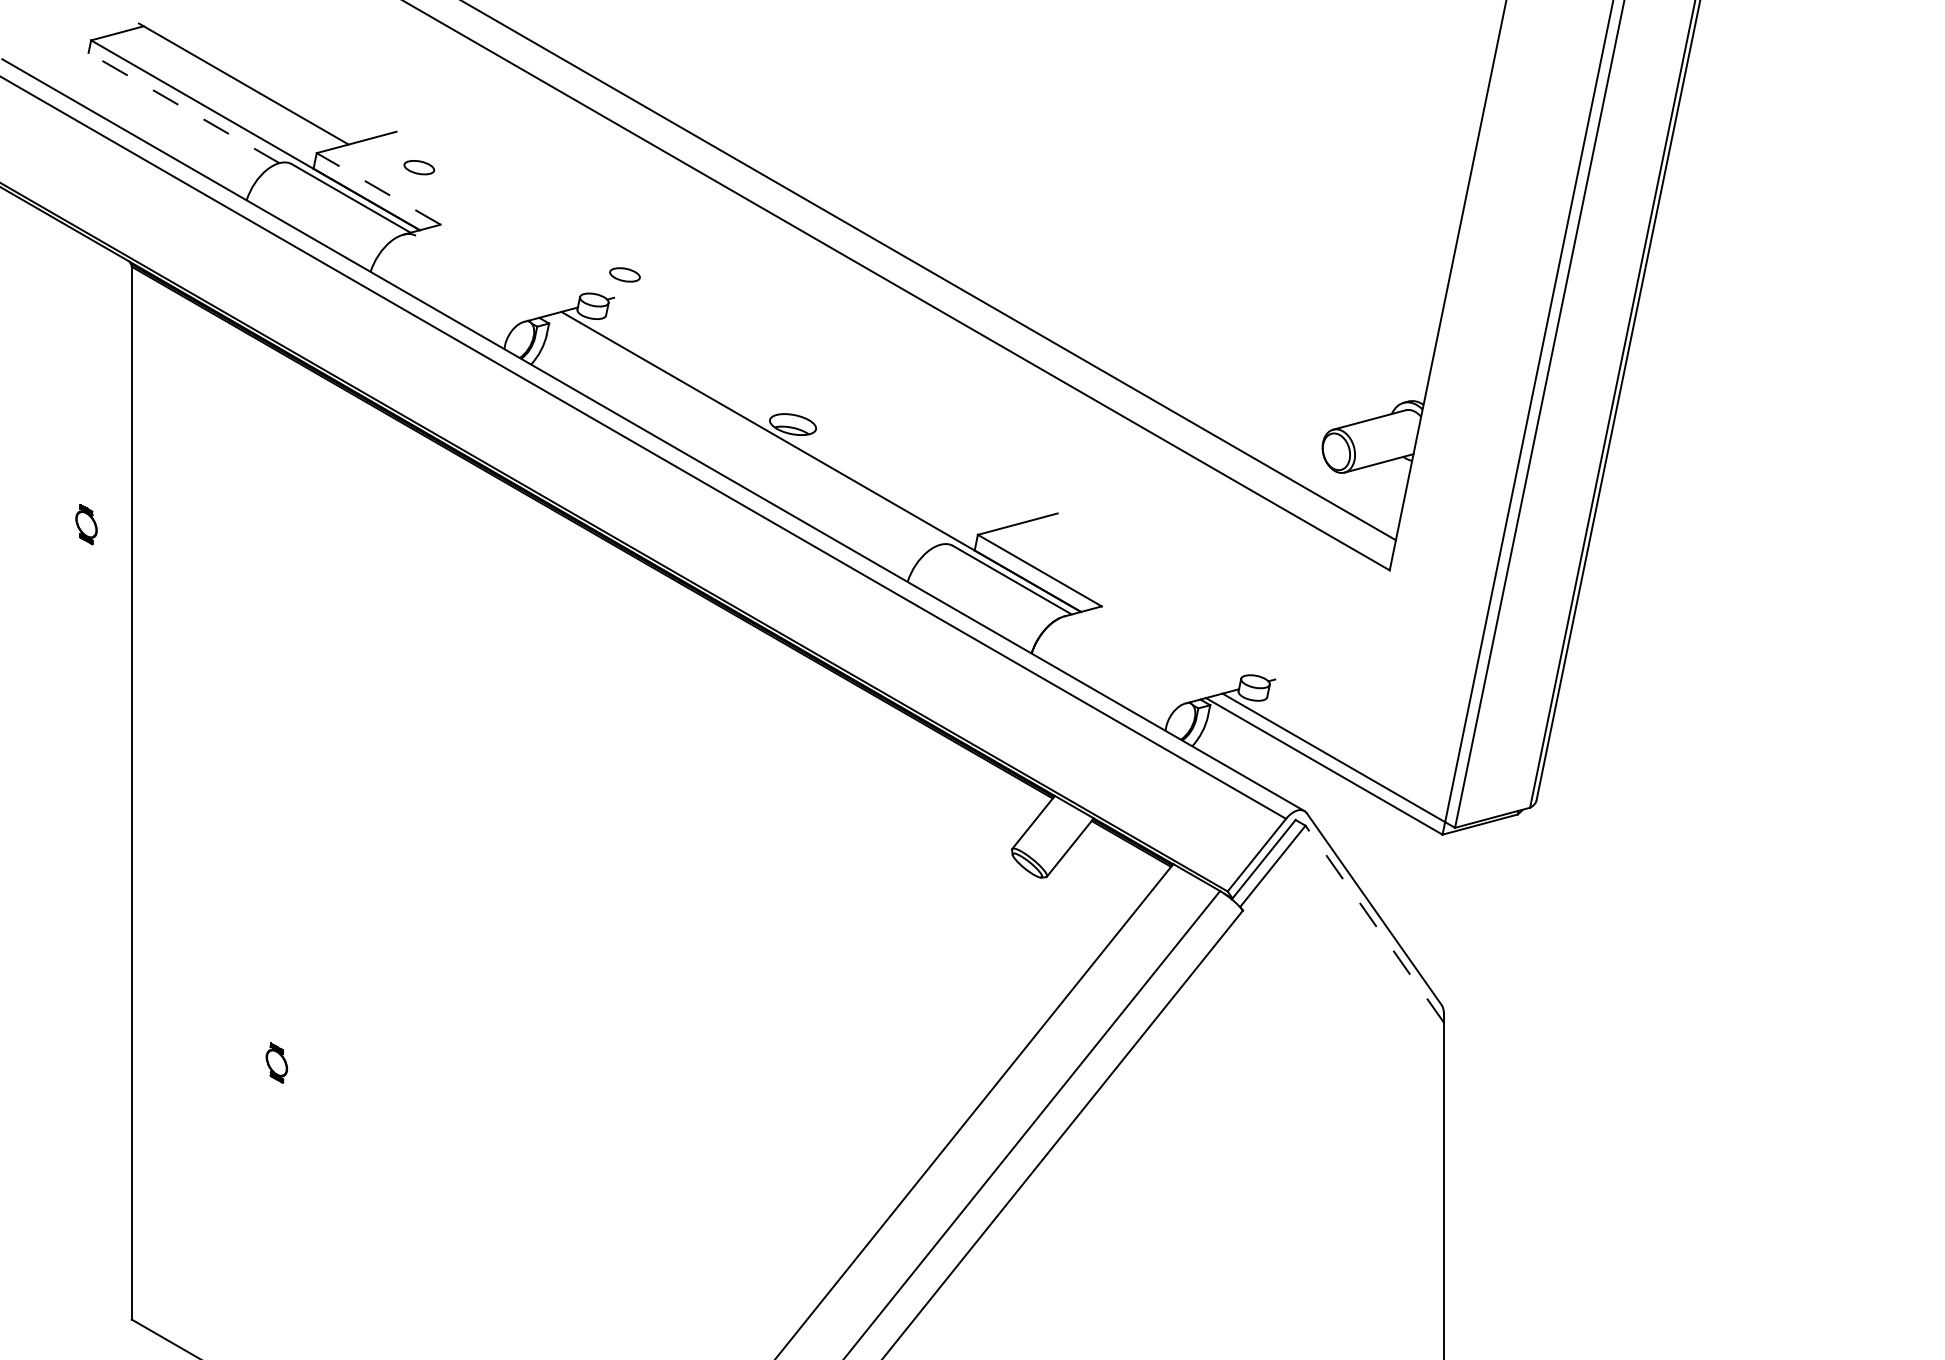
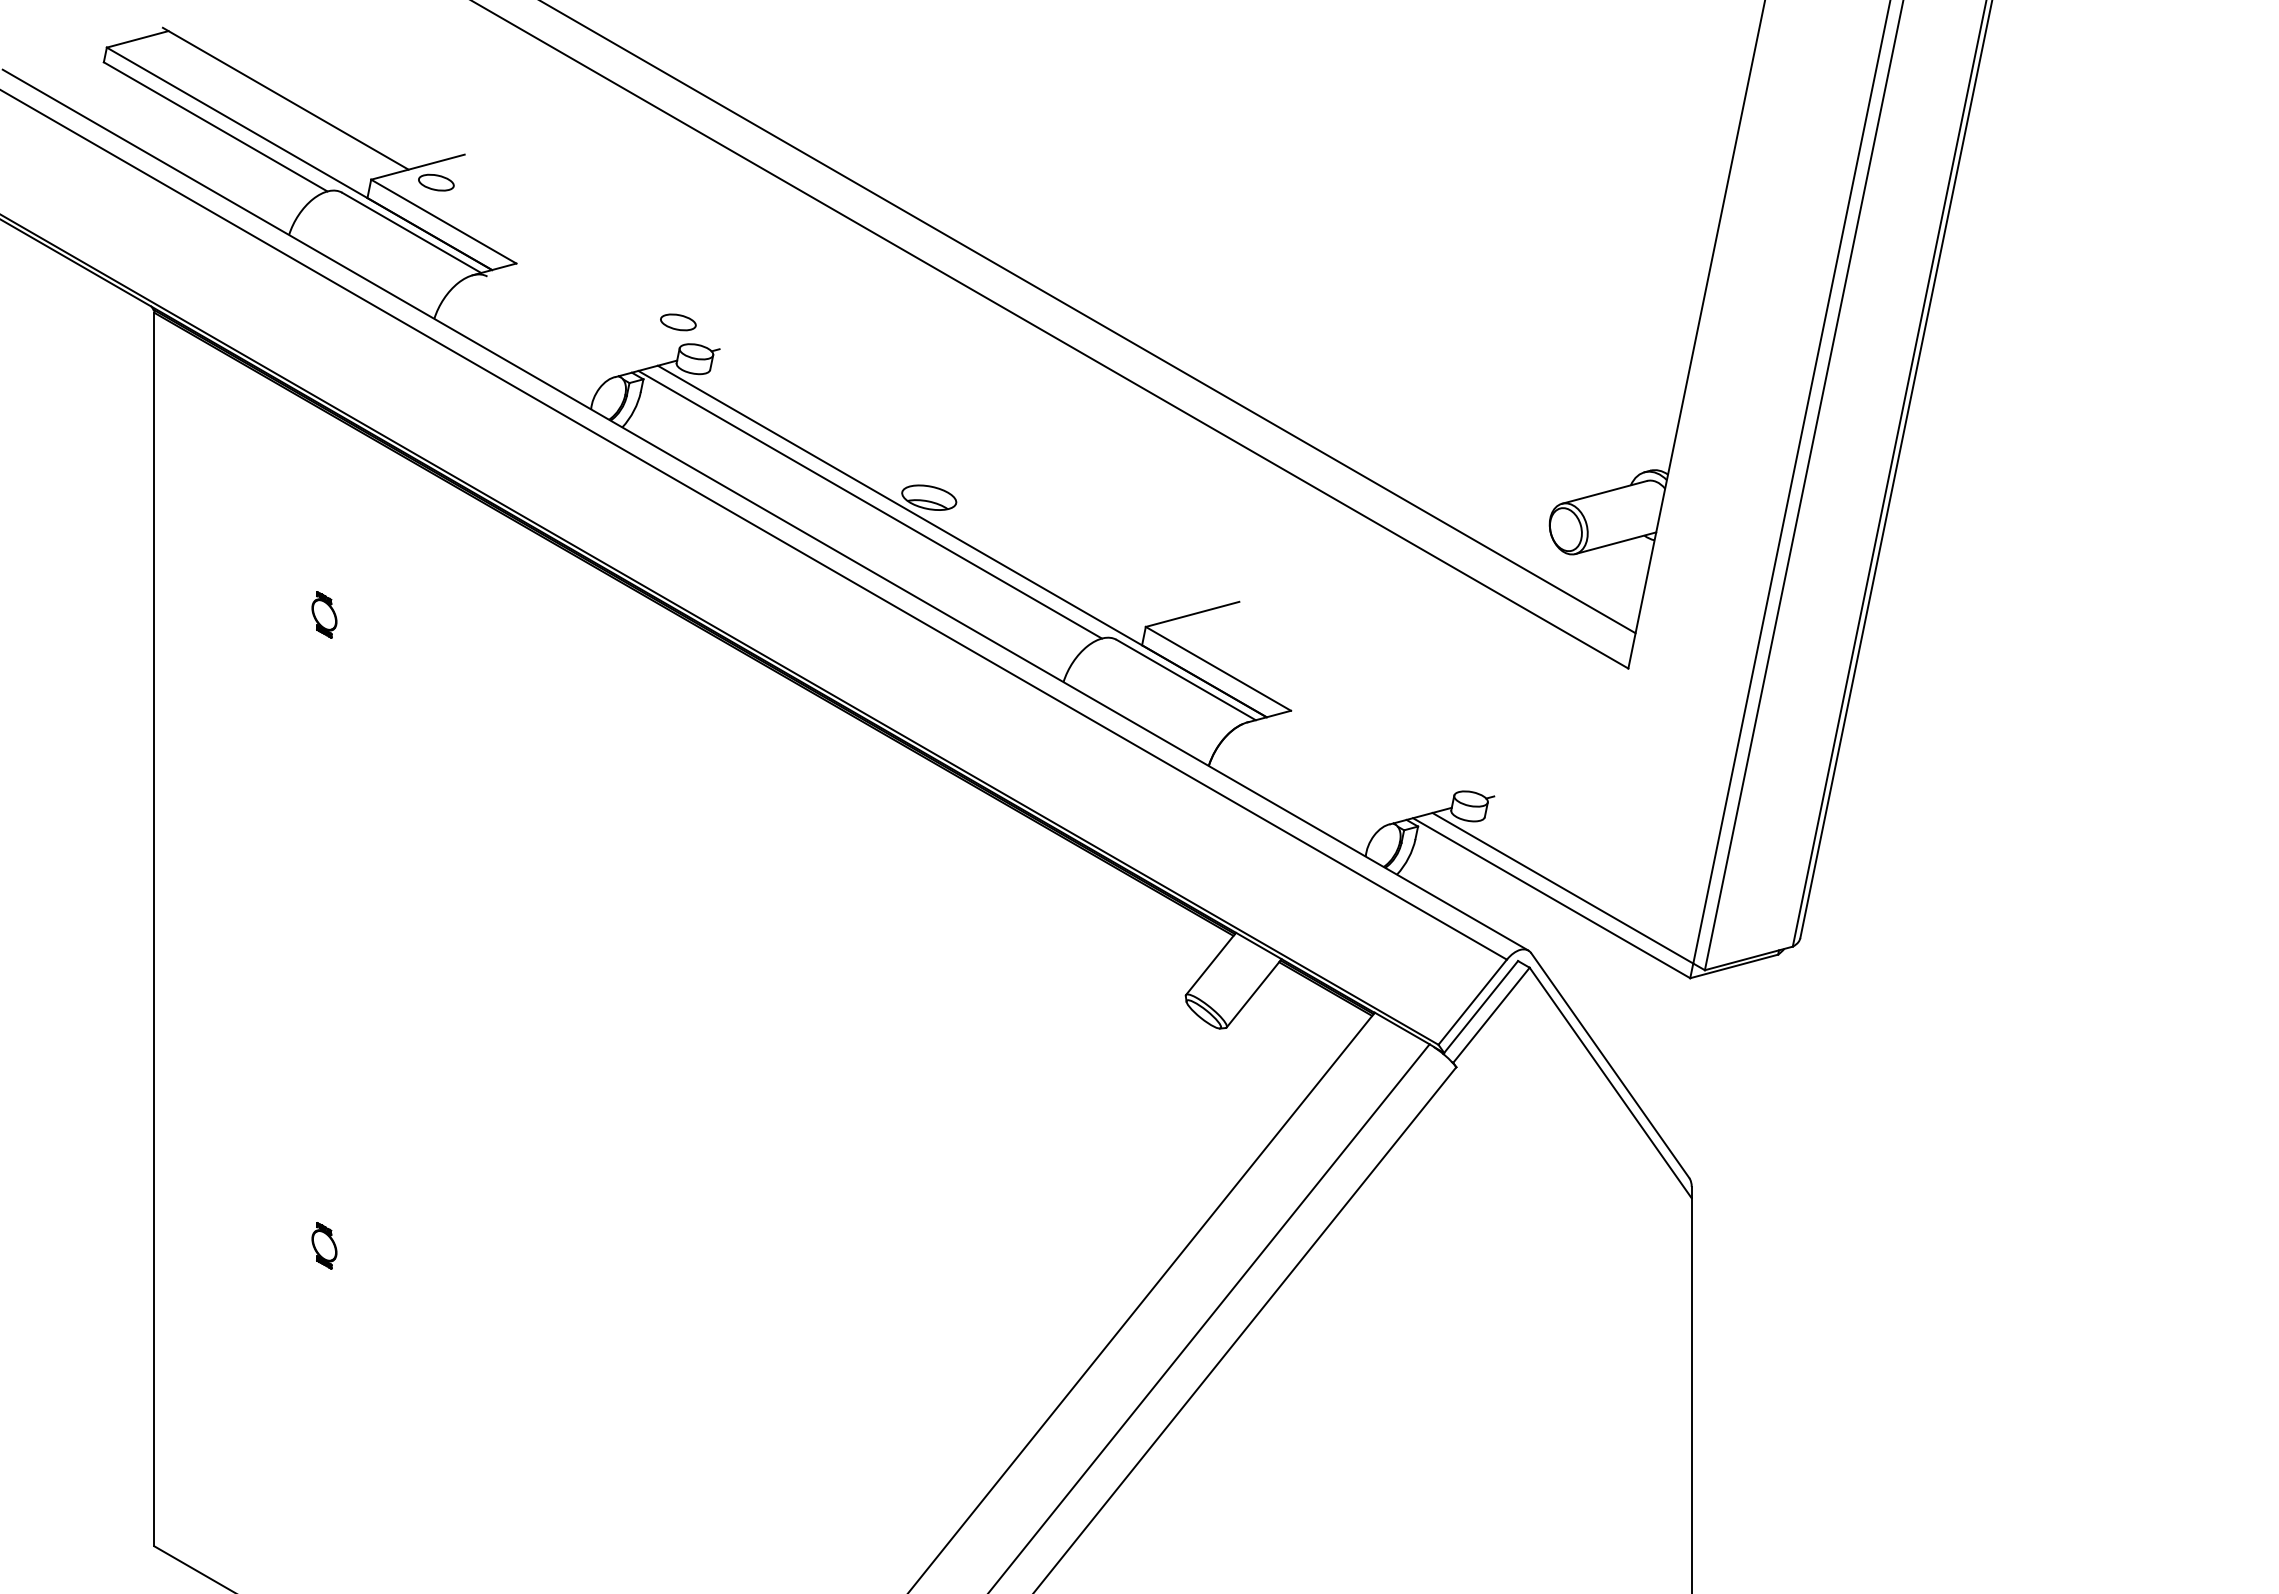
line: (183, 107) -> (215, 126), dashed -> solid
part: (419, 167) -> (436, 182), moved
line: (378, 188) -> (443, 221), dashed -> solid
part: (625, 275) -> (678, 322), moved
line: (742, 430) -> (869, 504), added
part: (86, 524) -> (324, 614), moved
line: (1374, 924) -> (1610, 1083), dashed -> solid

